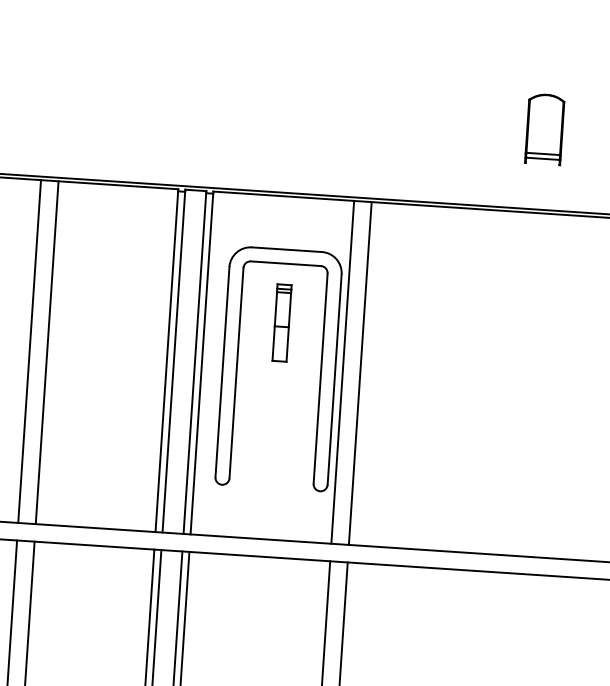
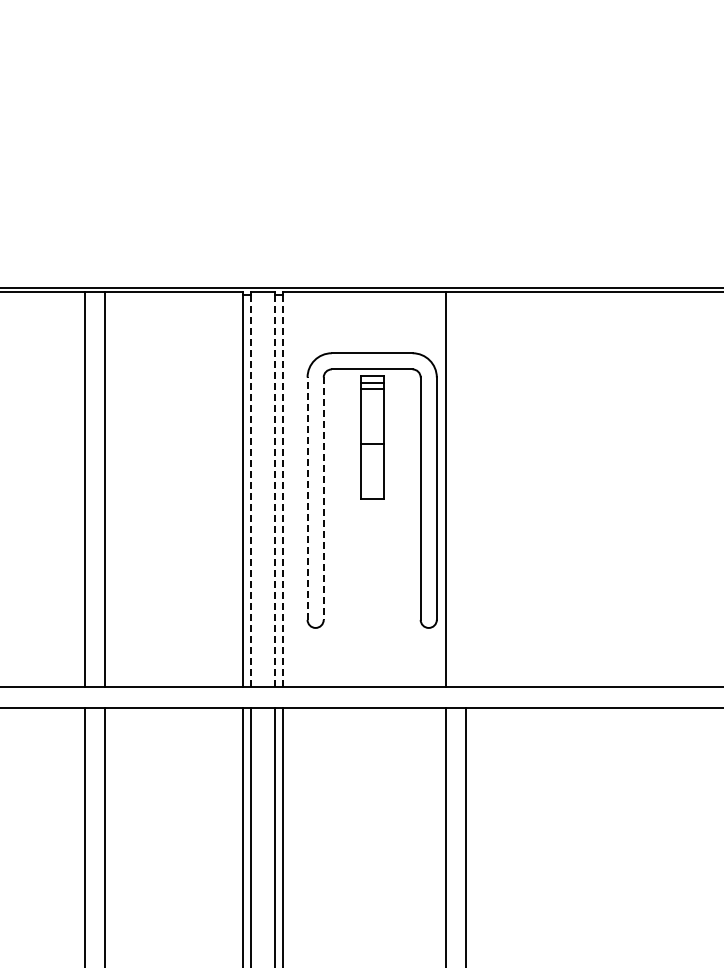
part: (544, 128) -> (658, 194), removed
part: (281, 322) -> (371, 437), size x1.4
line: (174, 362) -> (251, 491), solid -> dashed
line: (195, 364) -> (275, 491), solid -> dashed
line: (202, 364) -> (283, 491), solid -> dashed
line: (222, 371) -> (307, 498), solid -> dashed
line: (236, 373) -> (323, 499), solid -> dashed
line: (360, 373) -> (465, 489), removed

